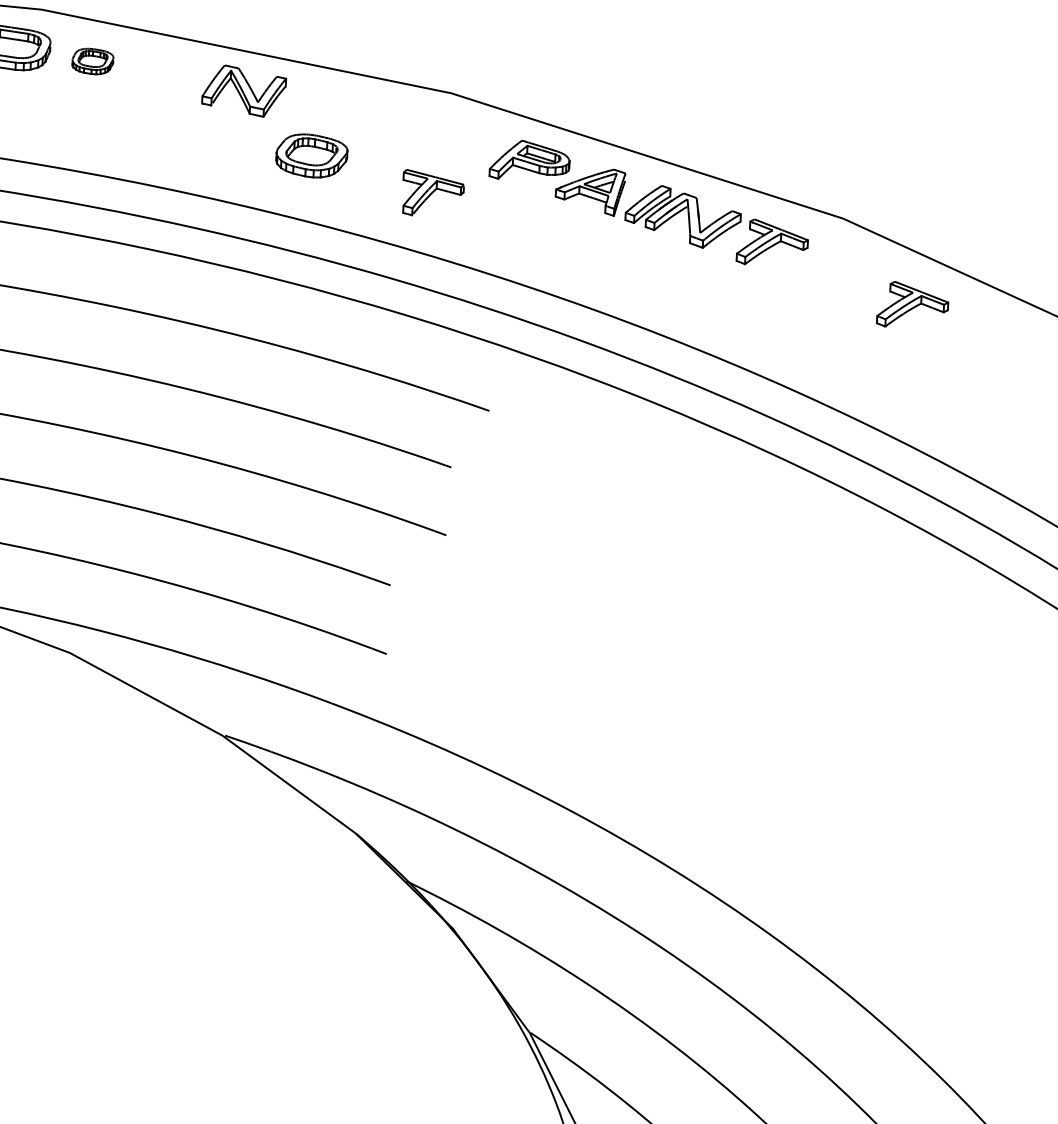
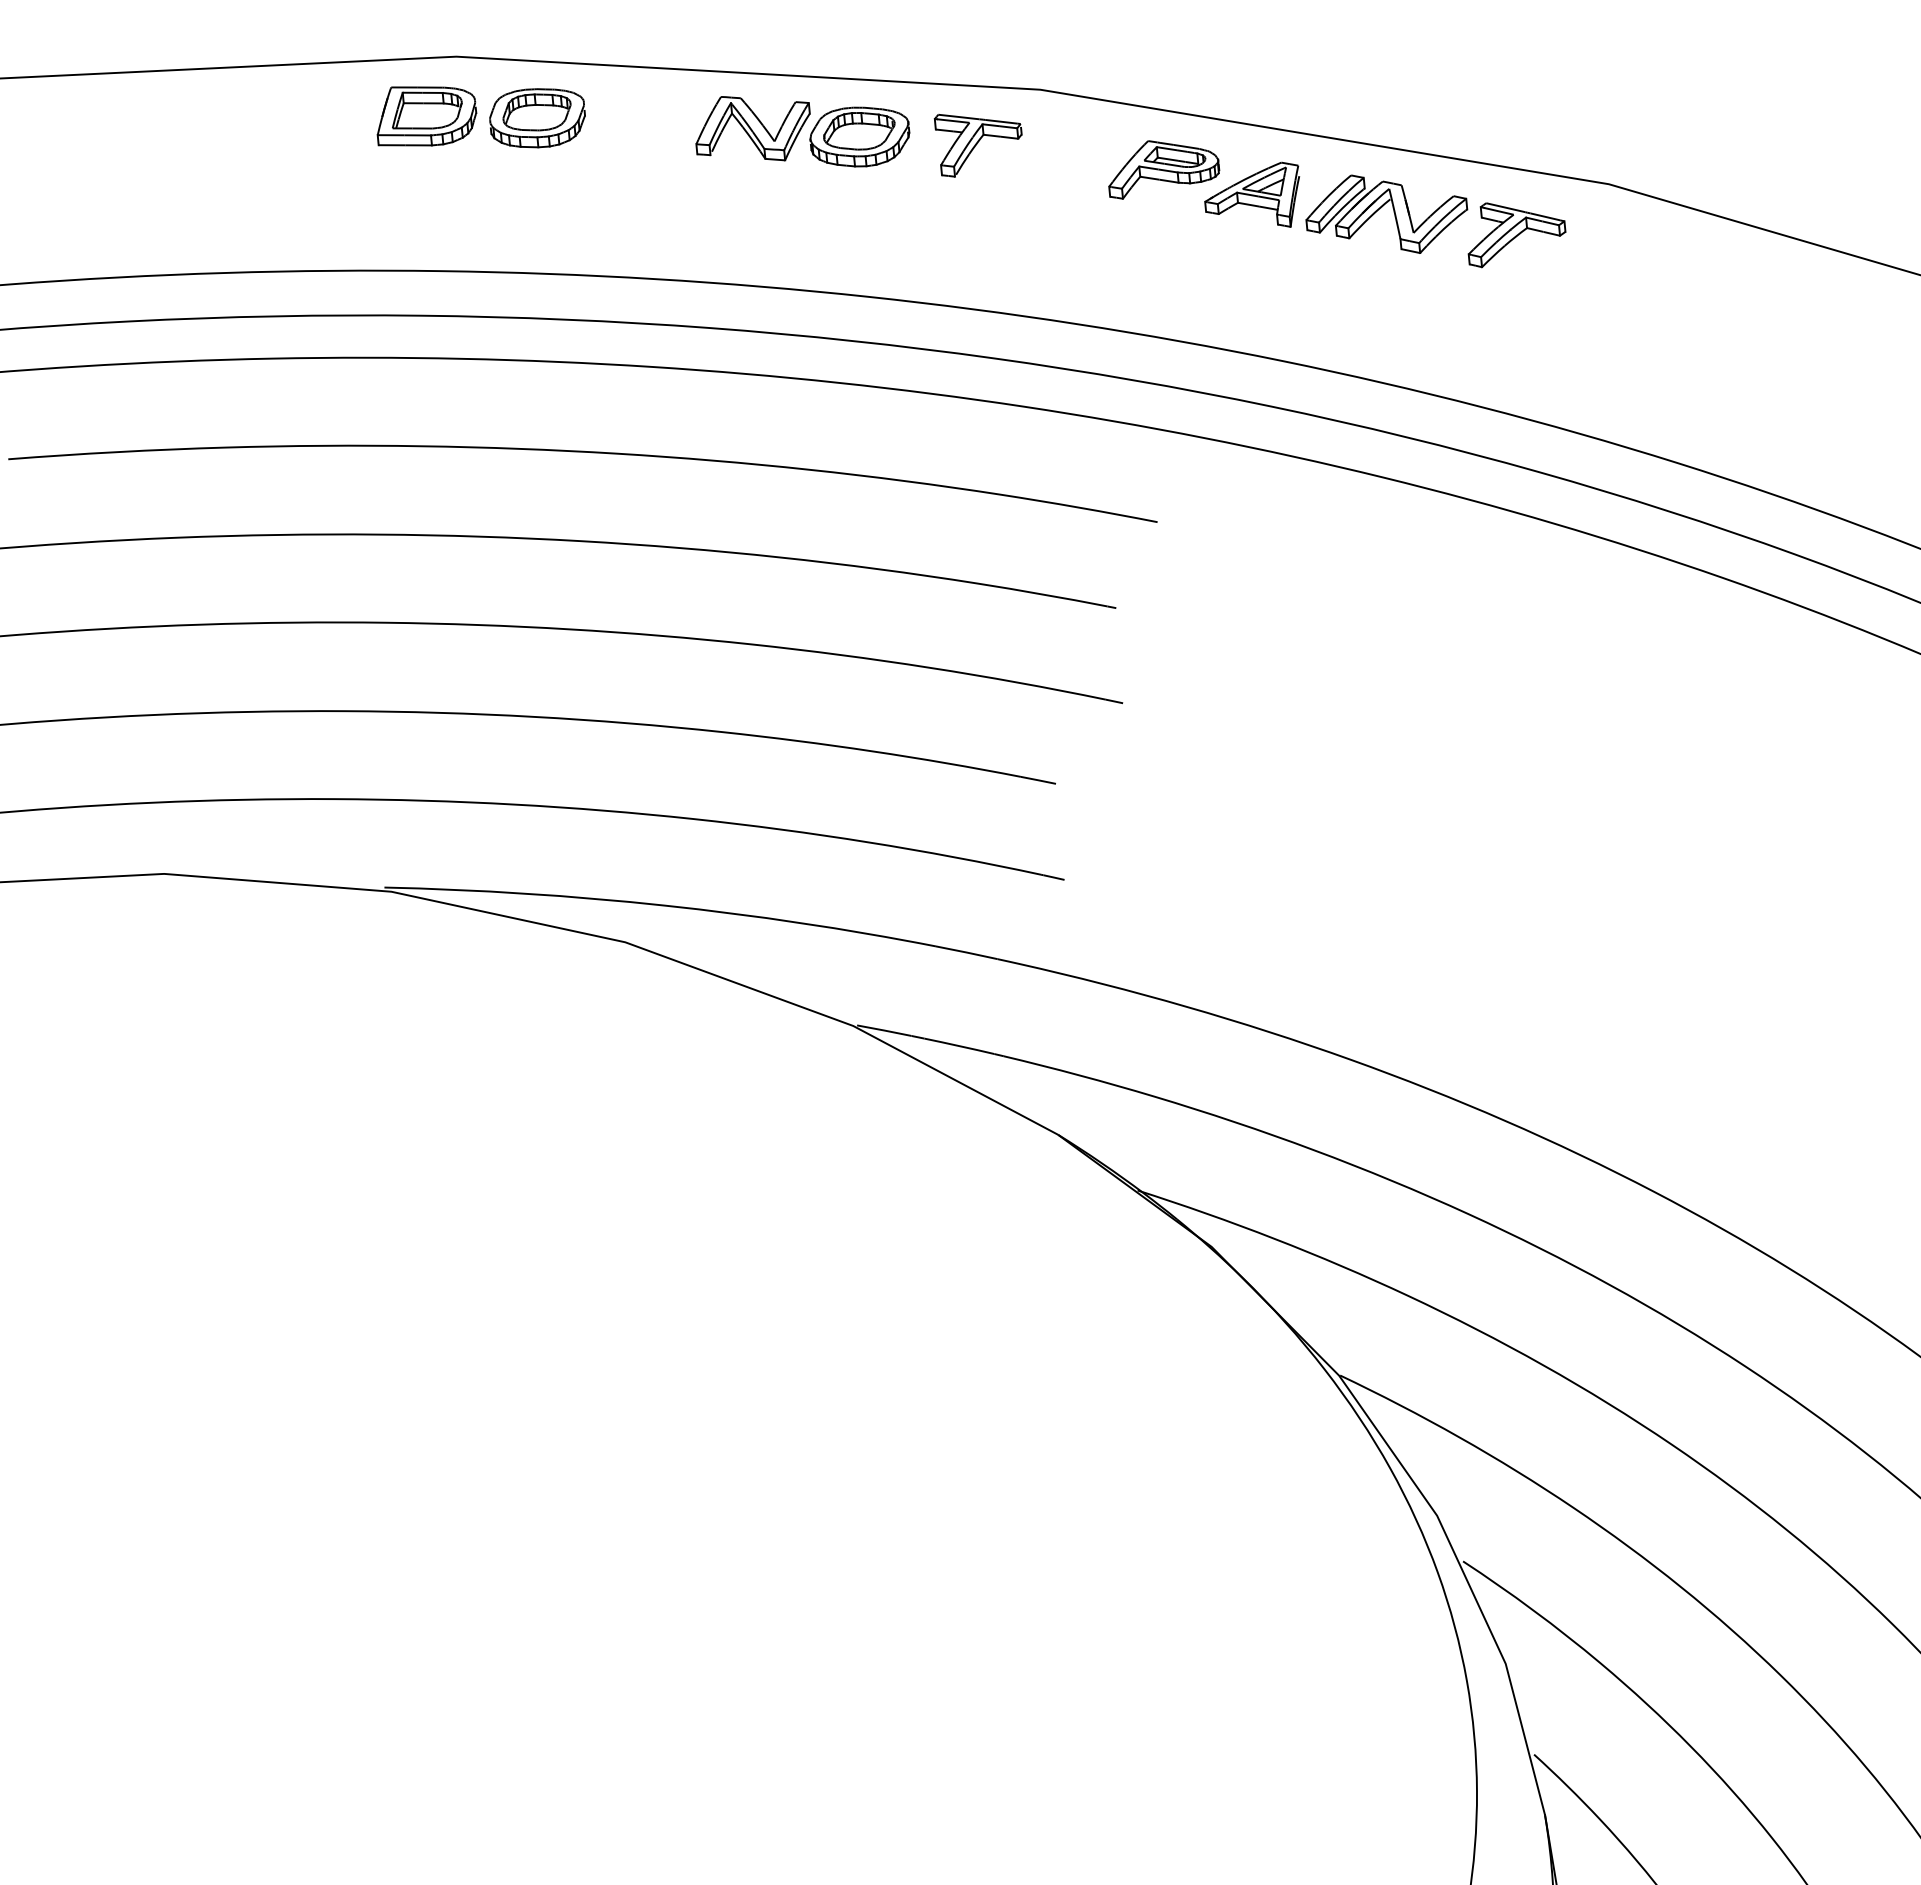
part: (92, 61) -> (537, 118), size x1.67
part: (311, 155) -> (859, 136), moved
part: (431, 195) -> (977, 145), moved
part: (912, 307) -> (1723, 293), removed

